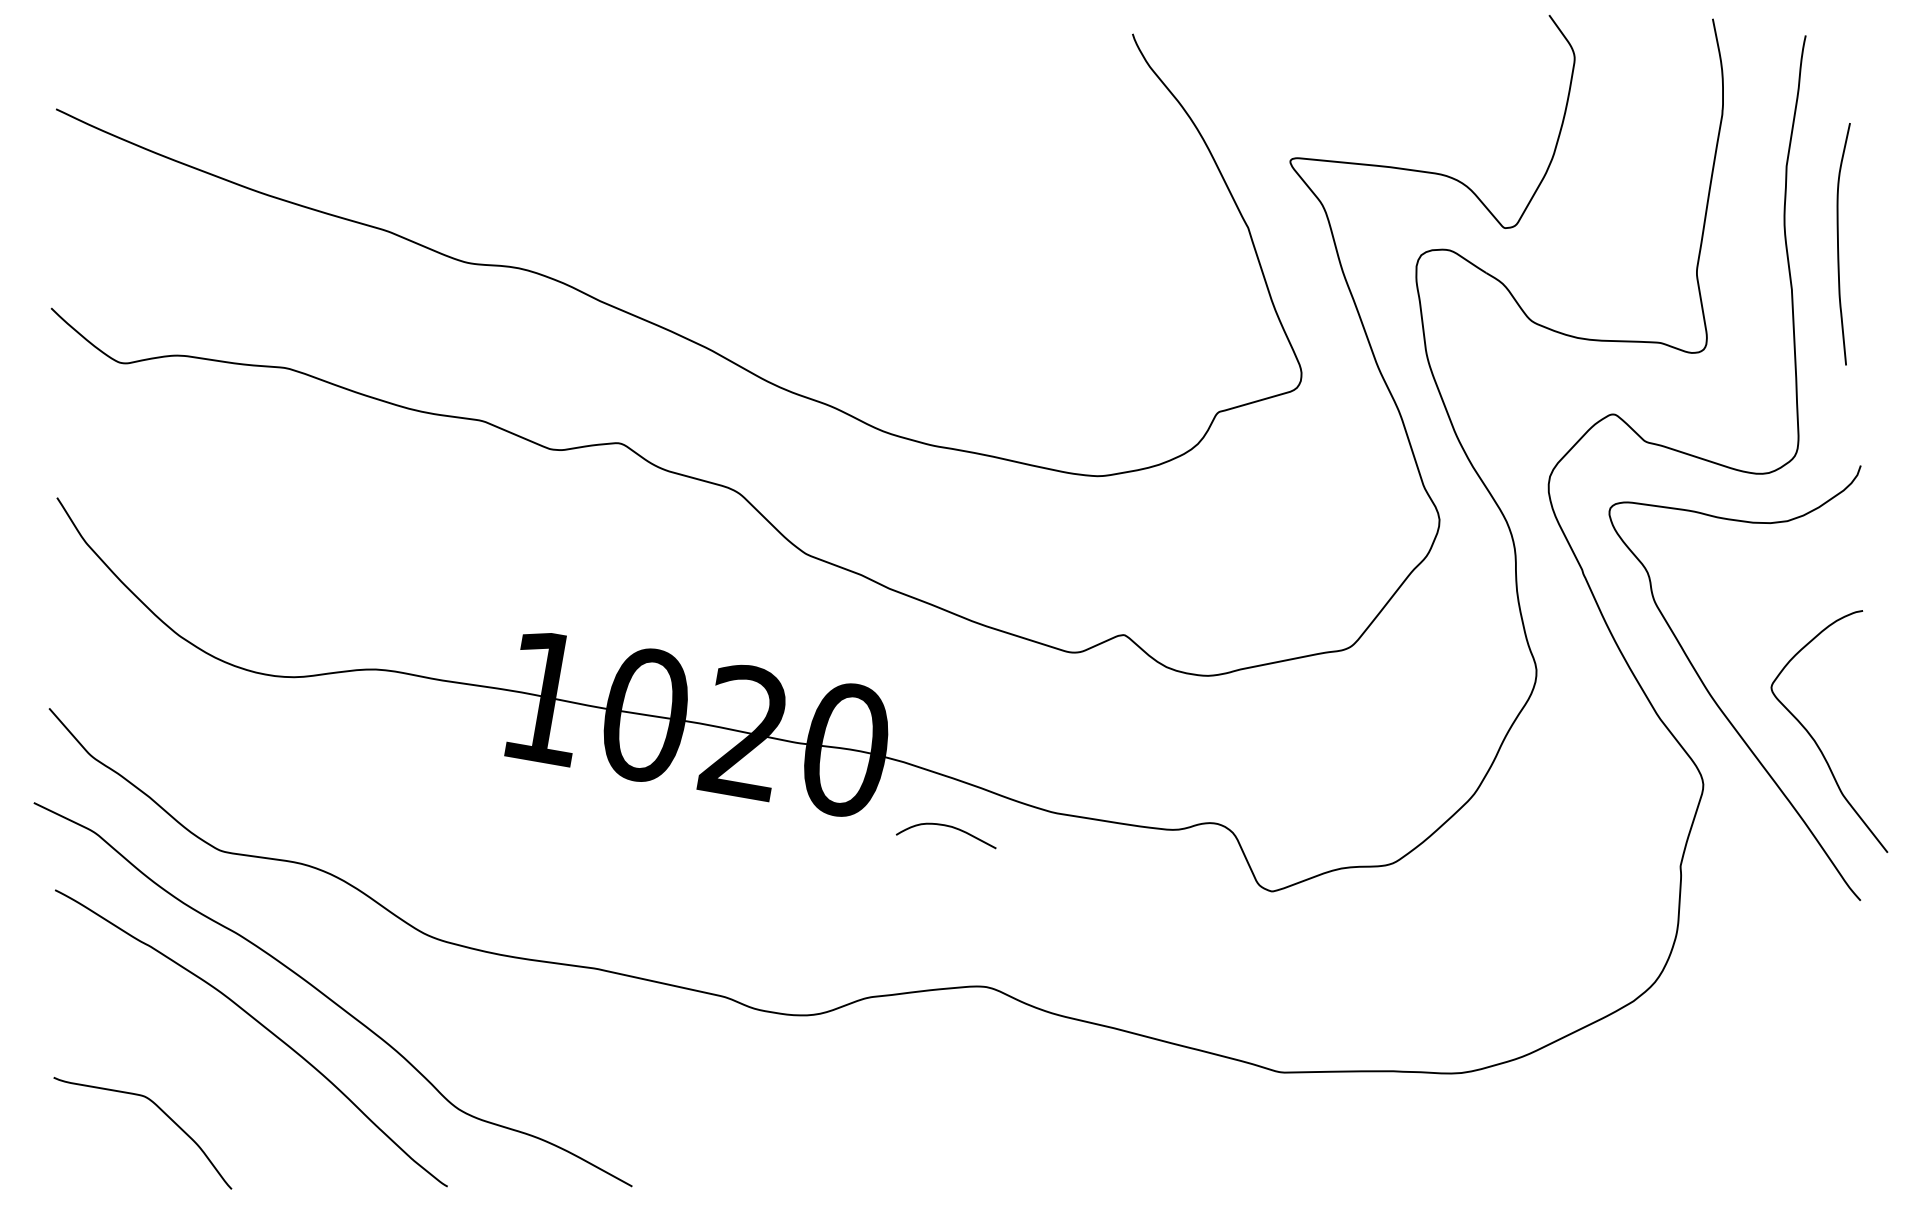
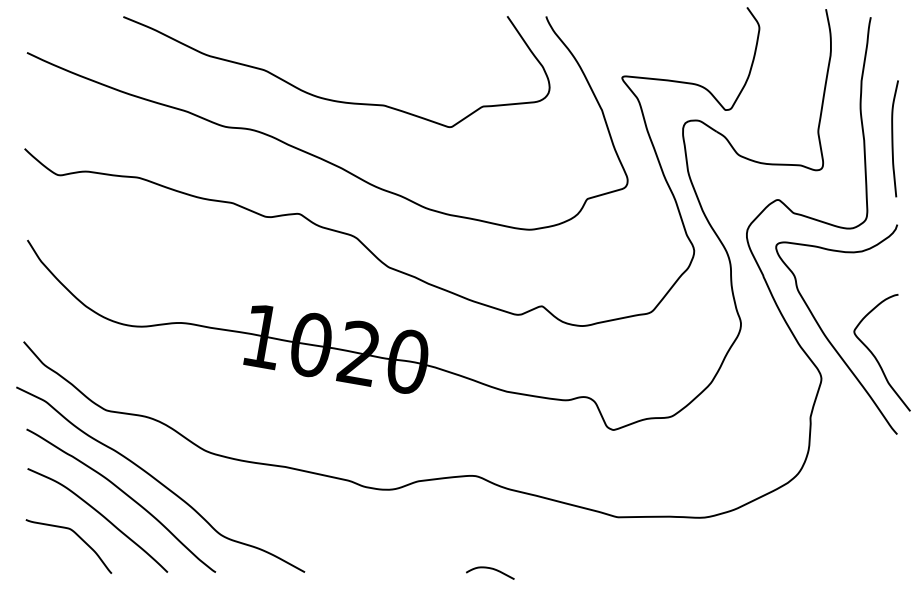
curve: (681, 204) -> (328, 98), added
curve: (1840, 243) -> (893, 138), moved
curve: (946, 828) -> (490, 569), moved
curve: (210, 1070) -> (101, 516), added

